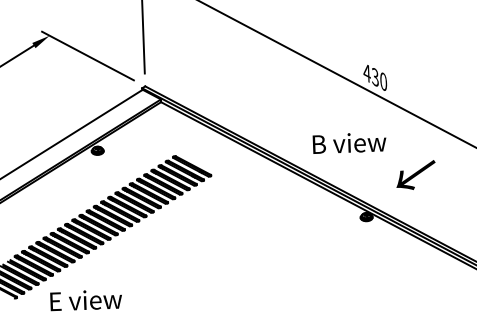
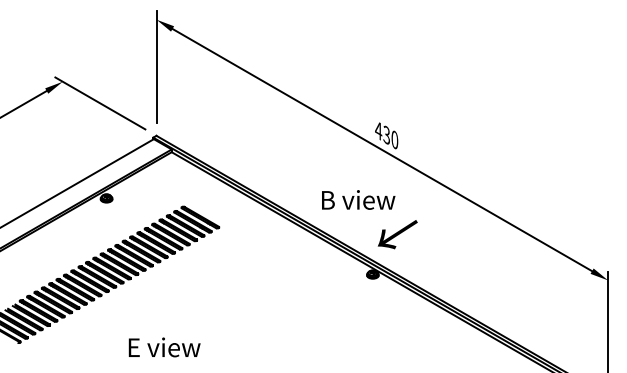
text: (415, 175) -> (397, 234), moved
text: (86, 300) -> (164, 347), moved

